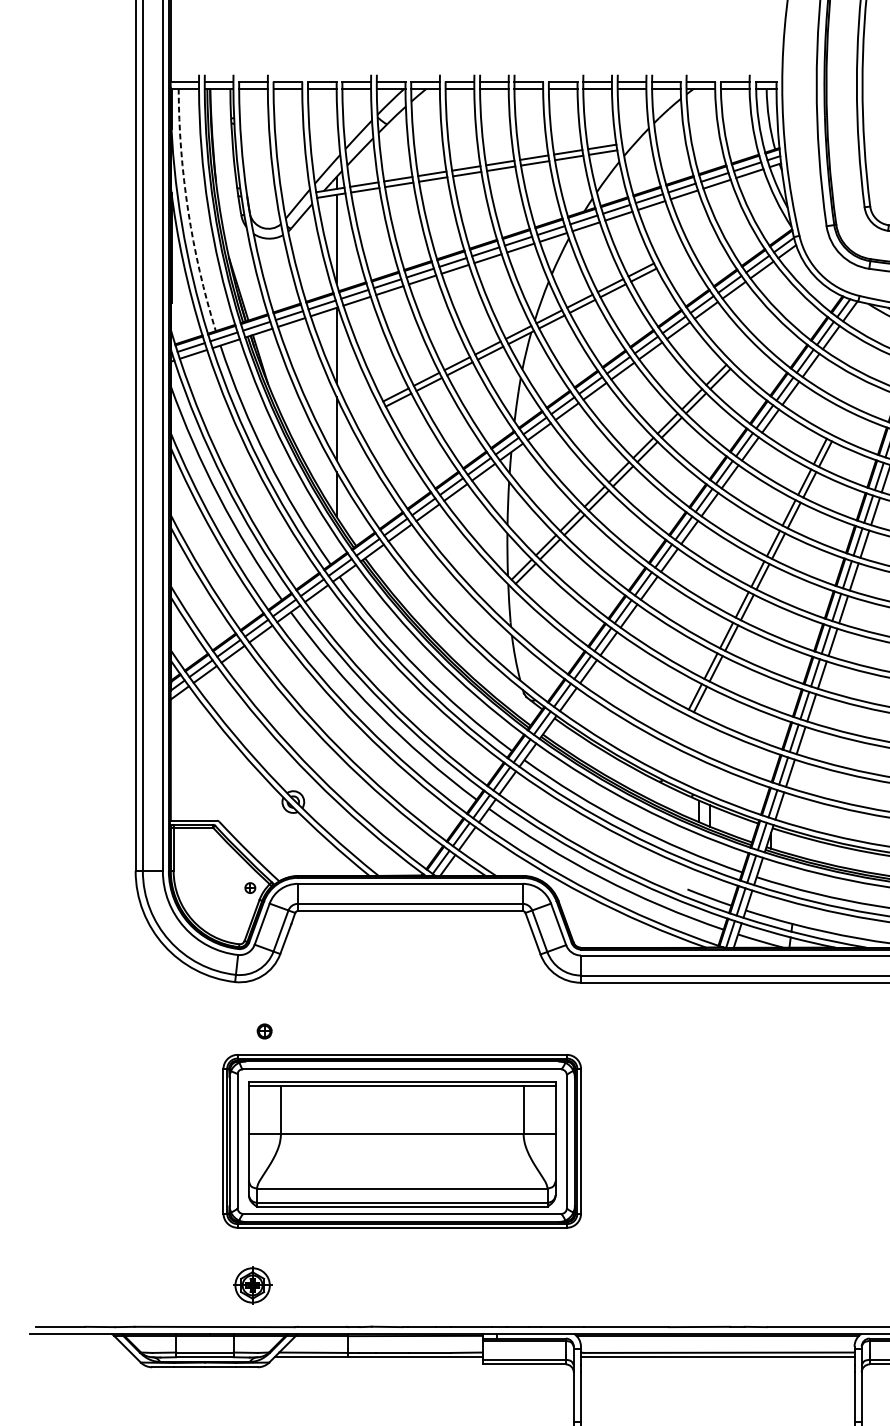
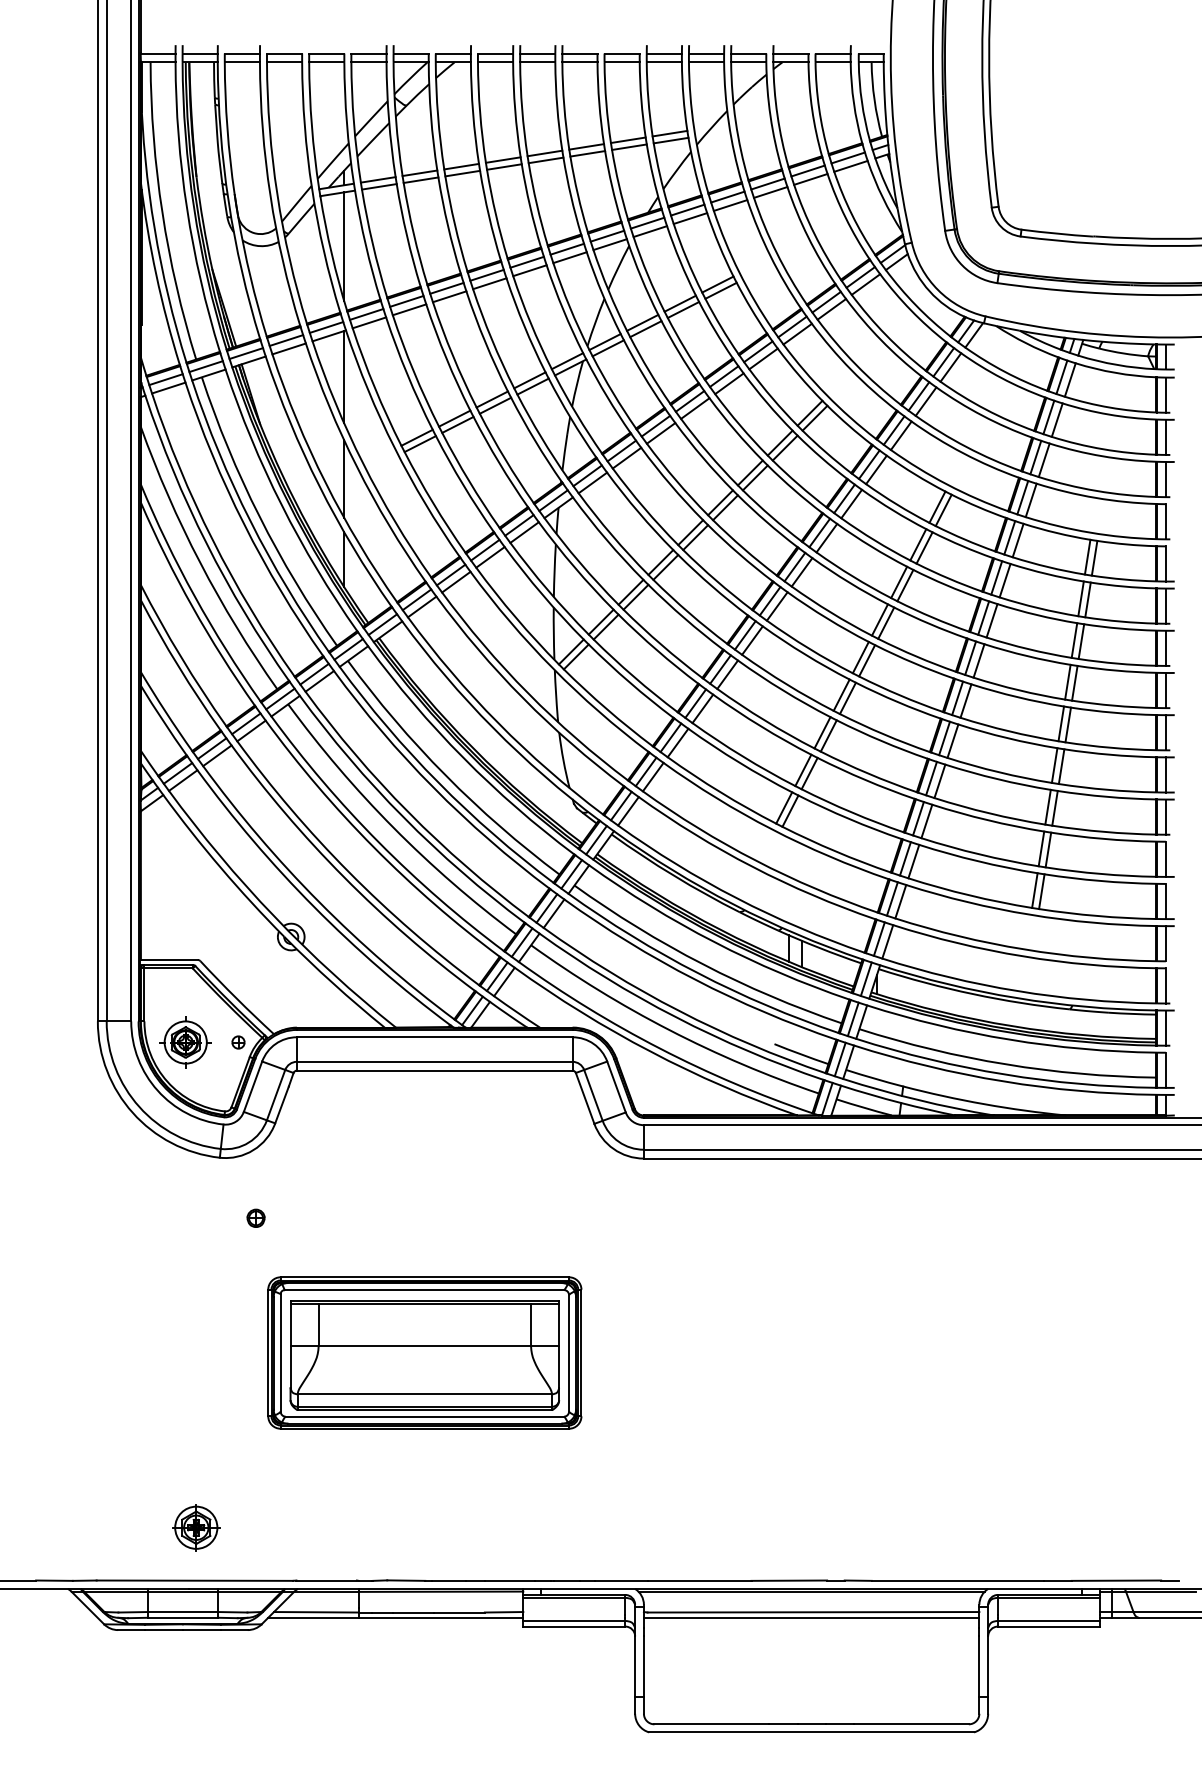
arc: (188, 211) -> (162, 212), dashed -> solid
part: (207, 888) -> (185, 1042), added
part: (402, 1140) -> (424, 1352), size x0.71
part: (252, 1285) -> (196, 1527), moved

